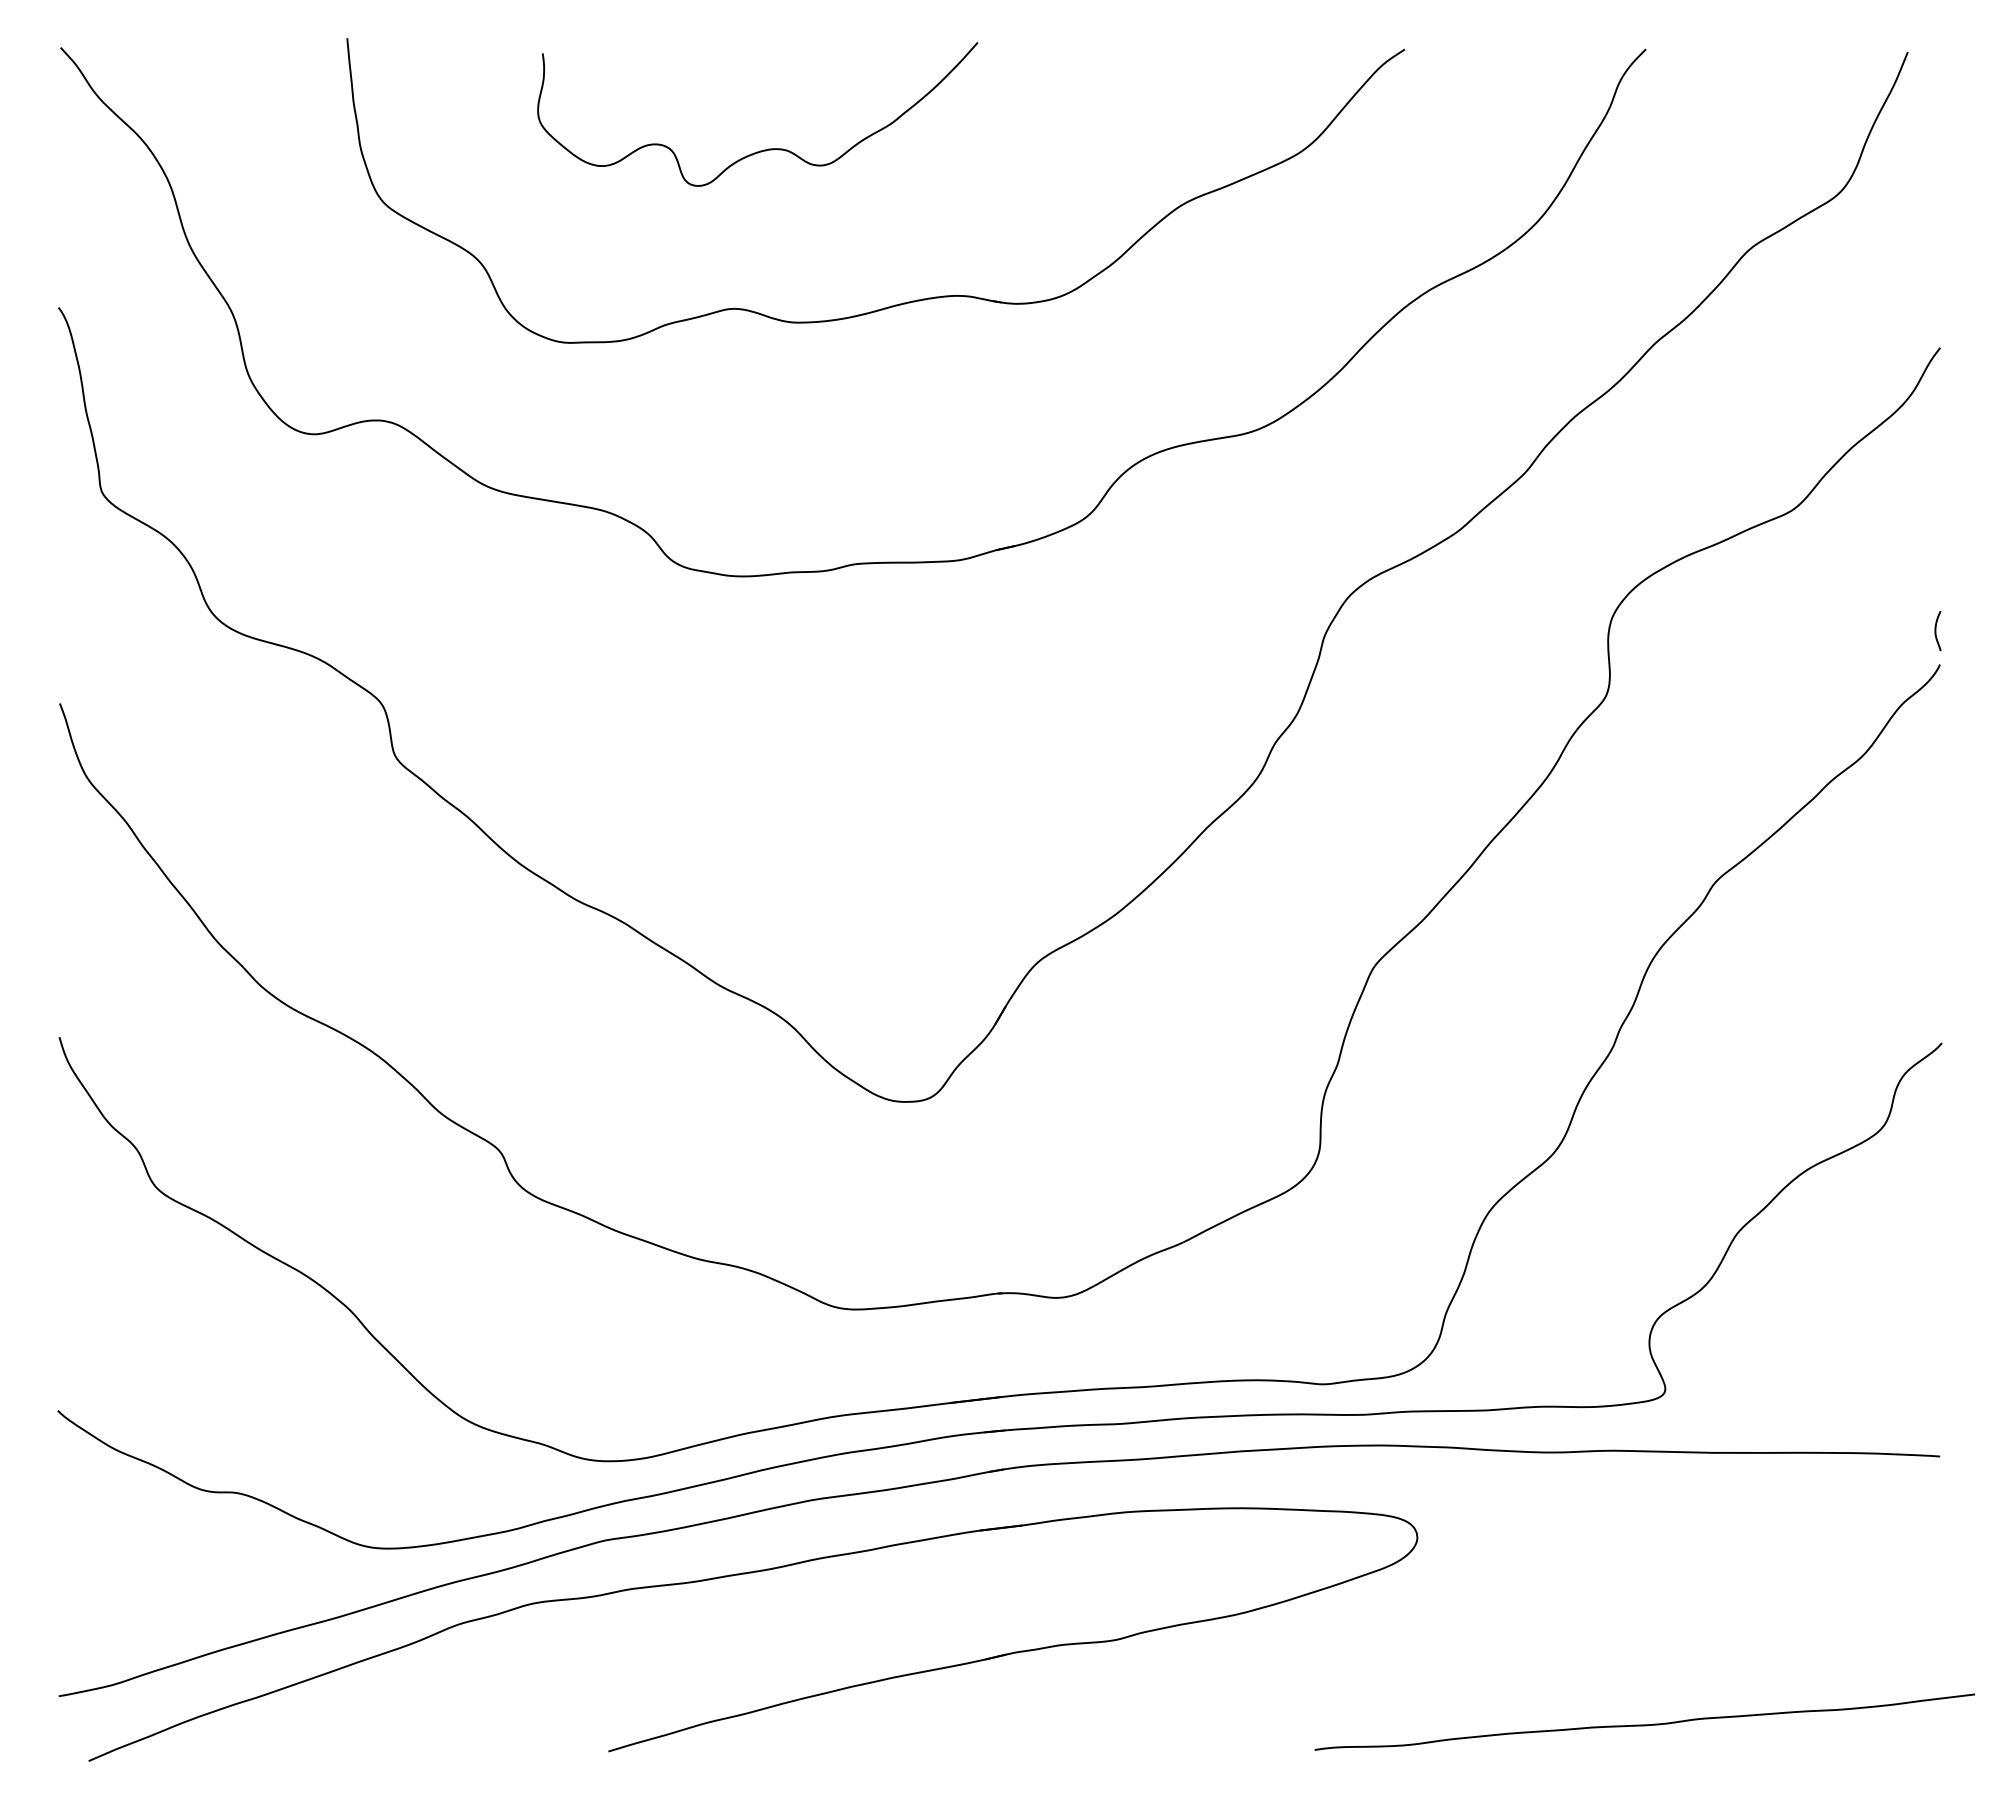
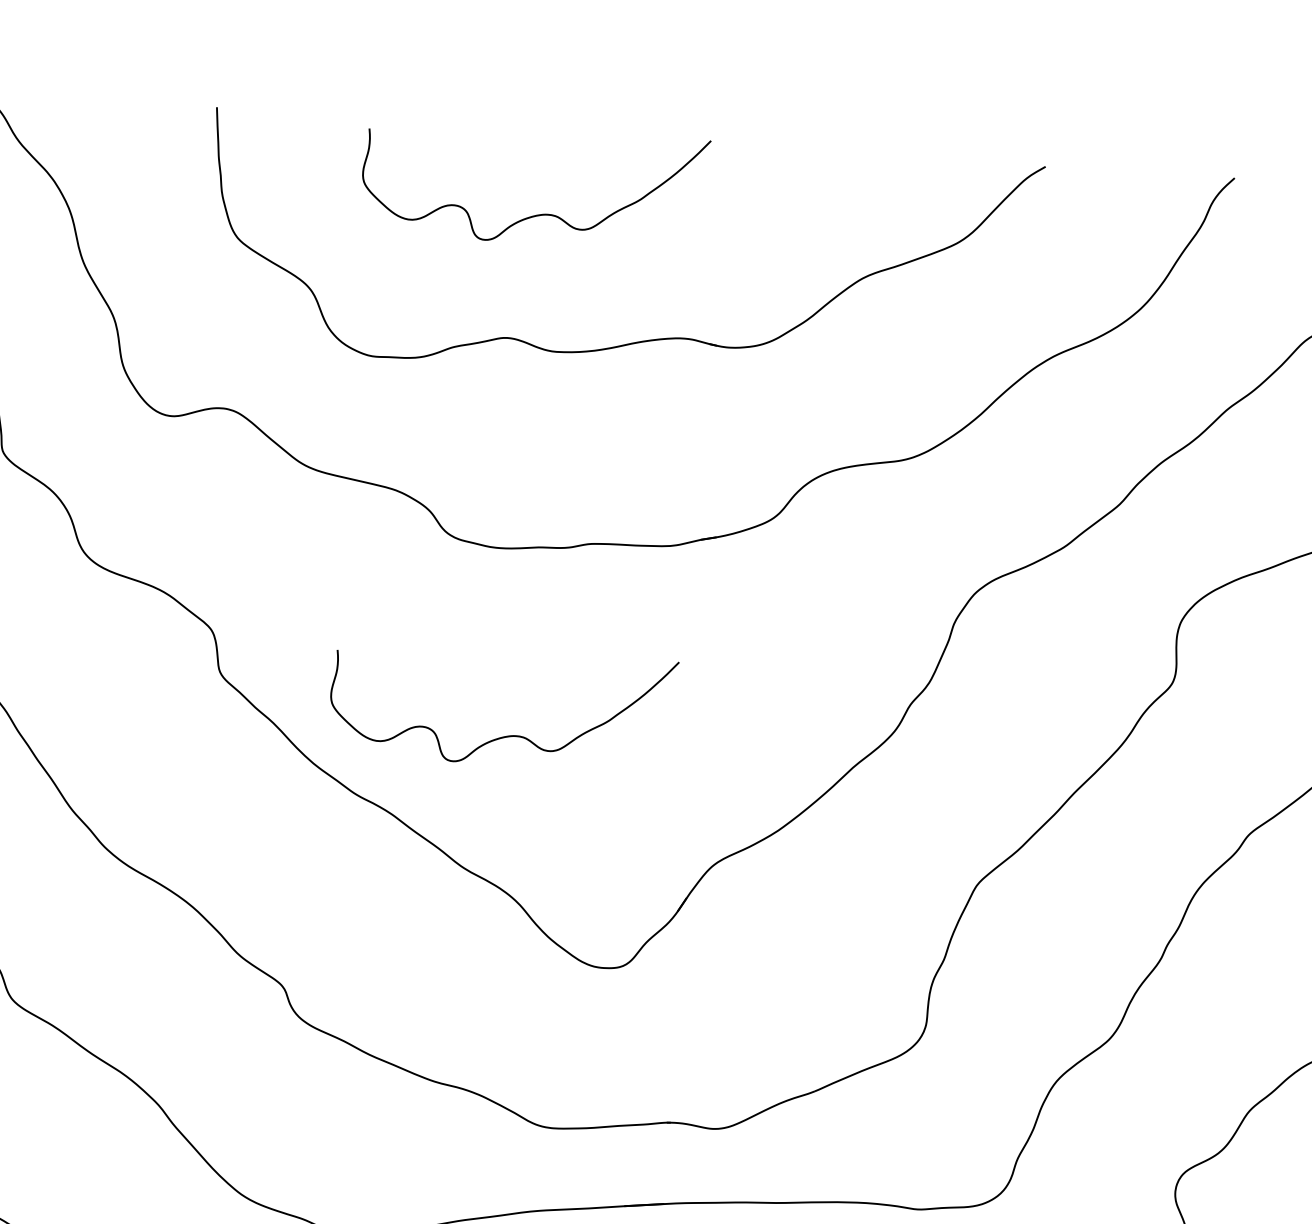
curve: (763, 814) -> (506, 735), added

